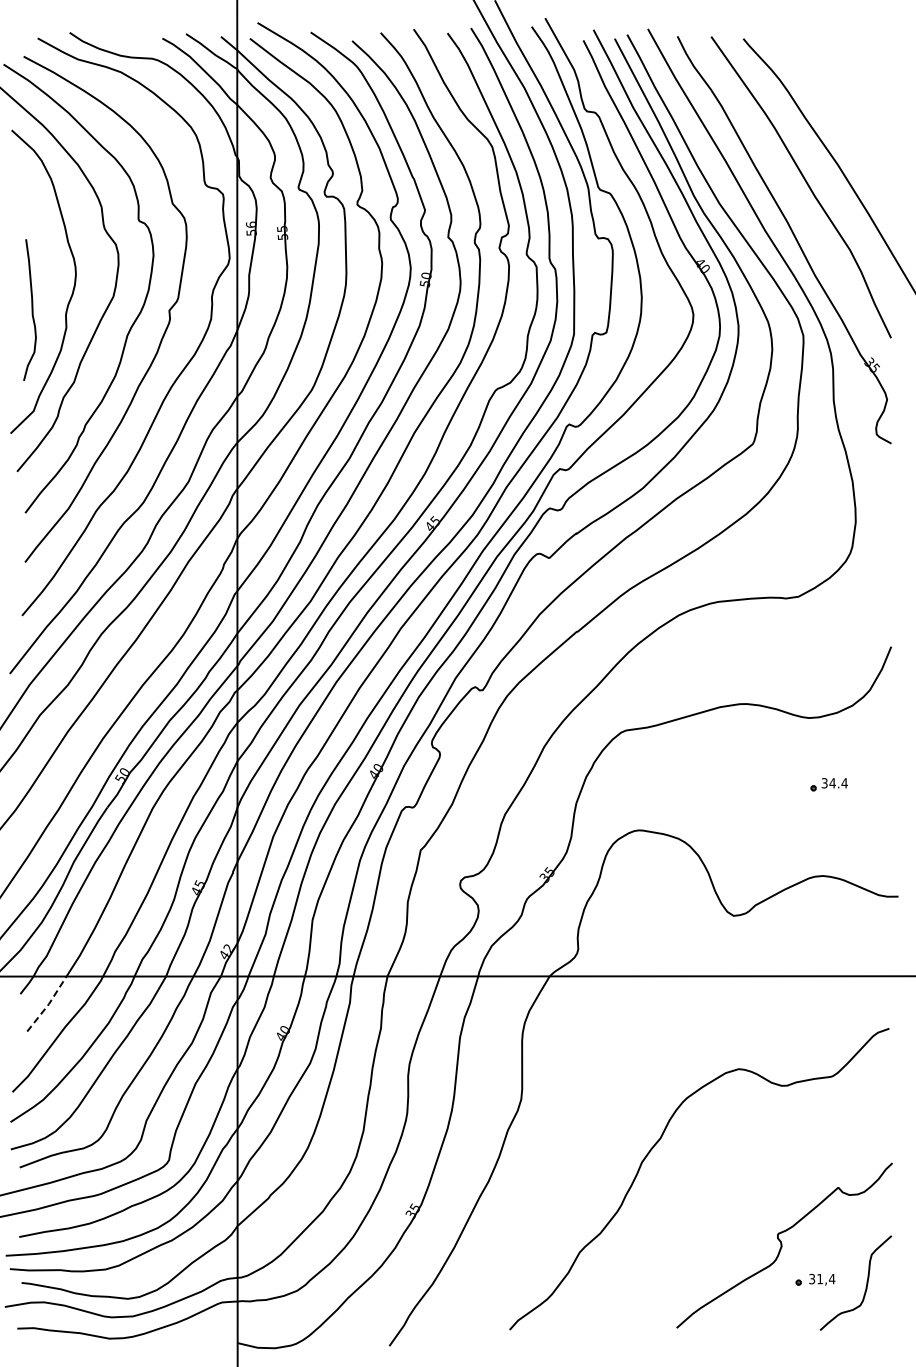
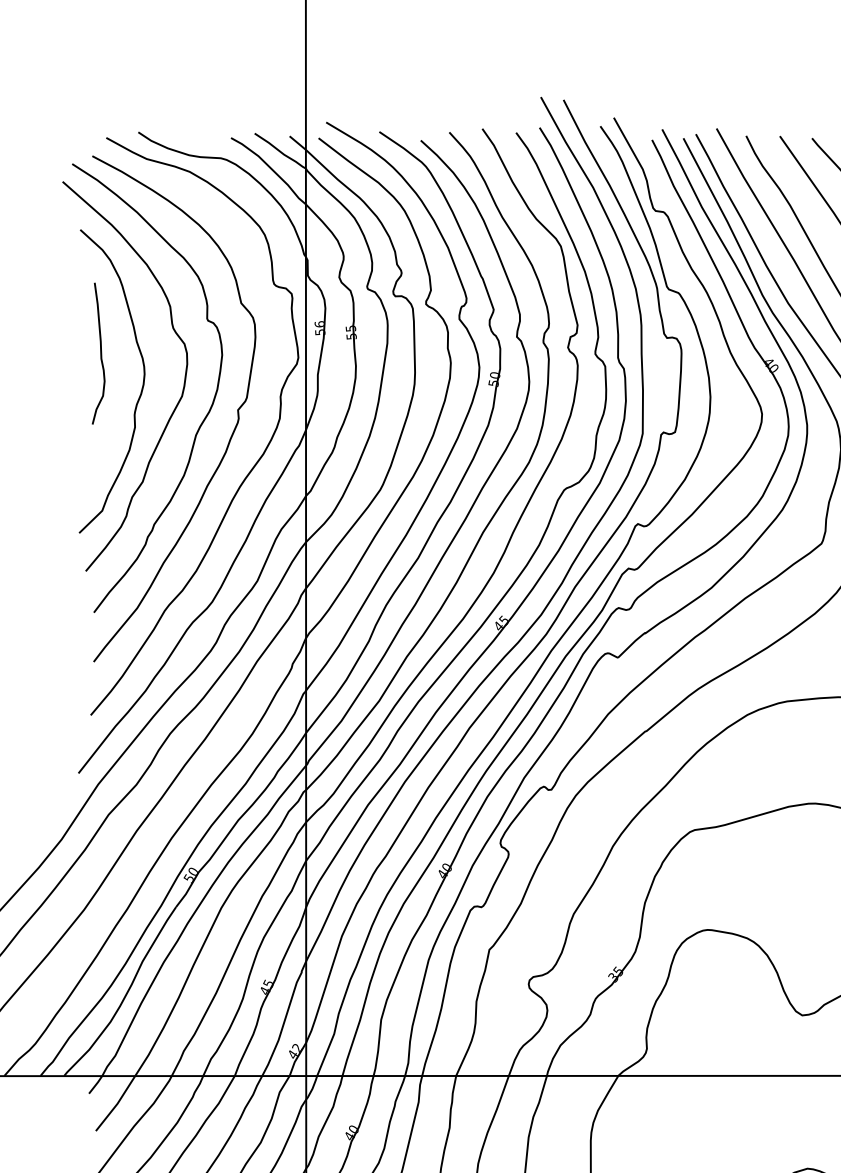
curve: (31, 309) -> (100, 353), moved
line: (48, 1004) -> (117, 1104), dashed -> solid

